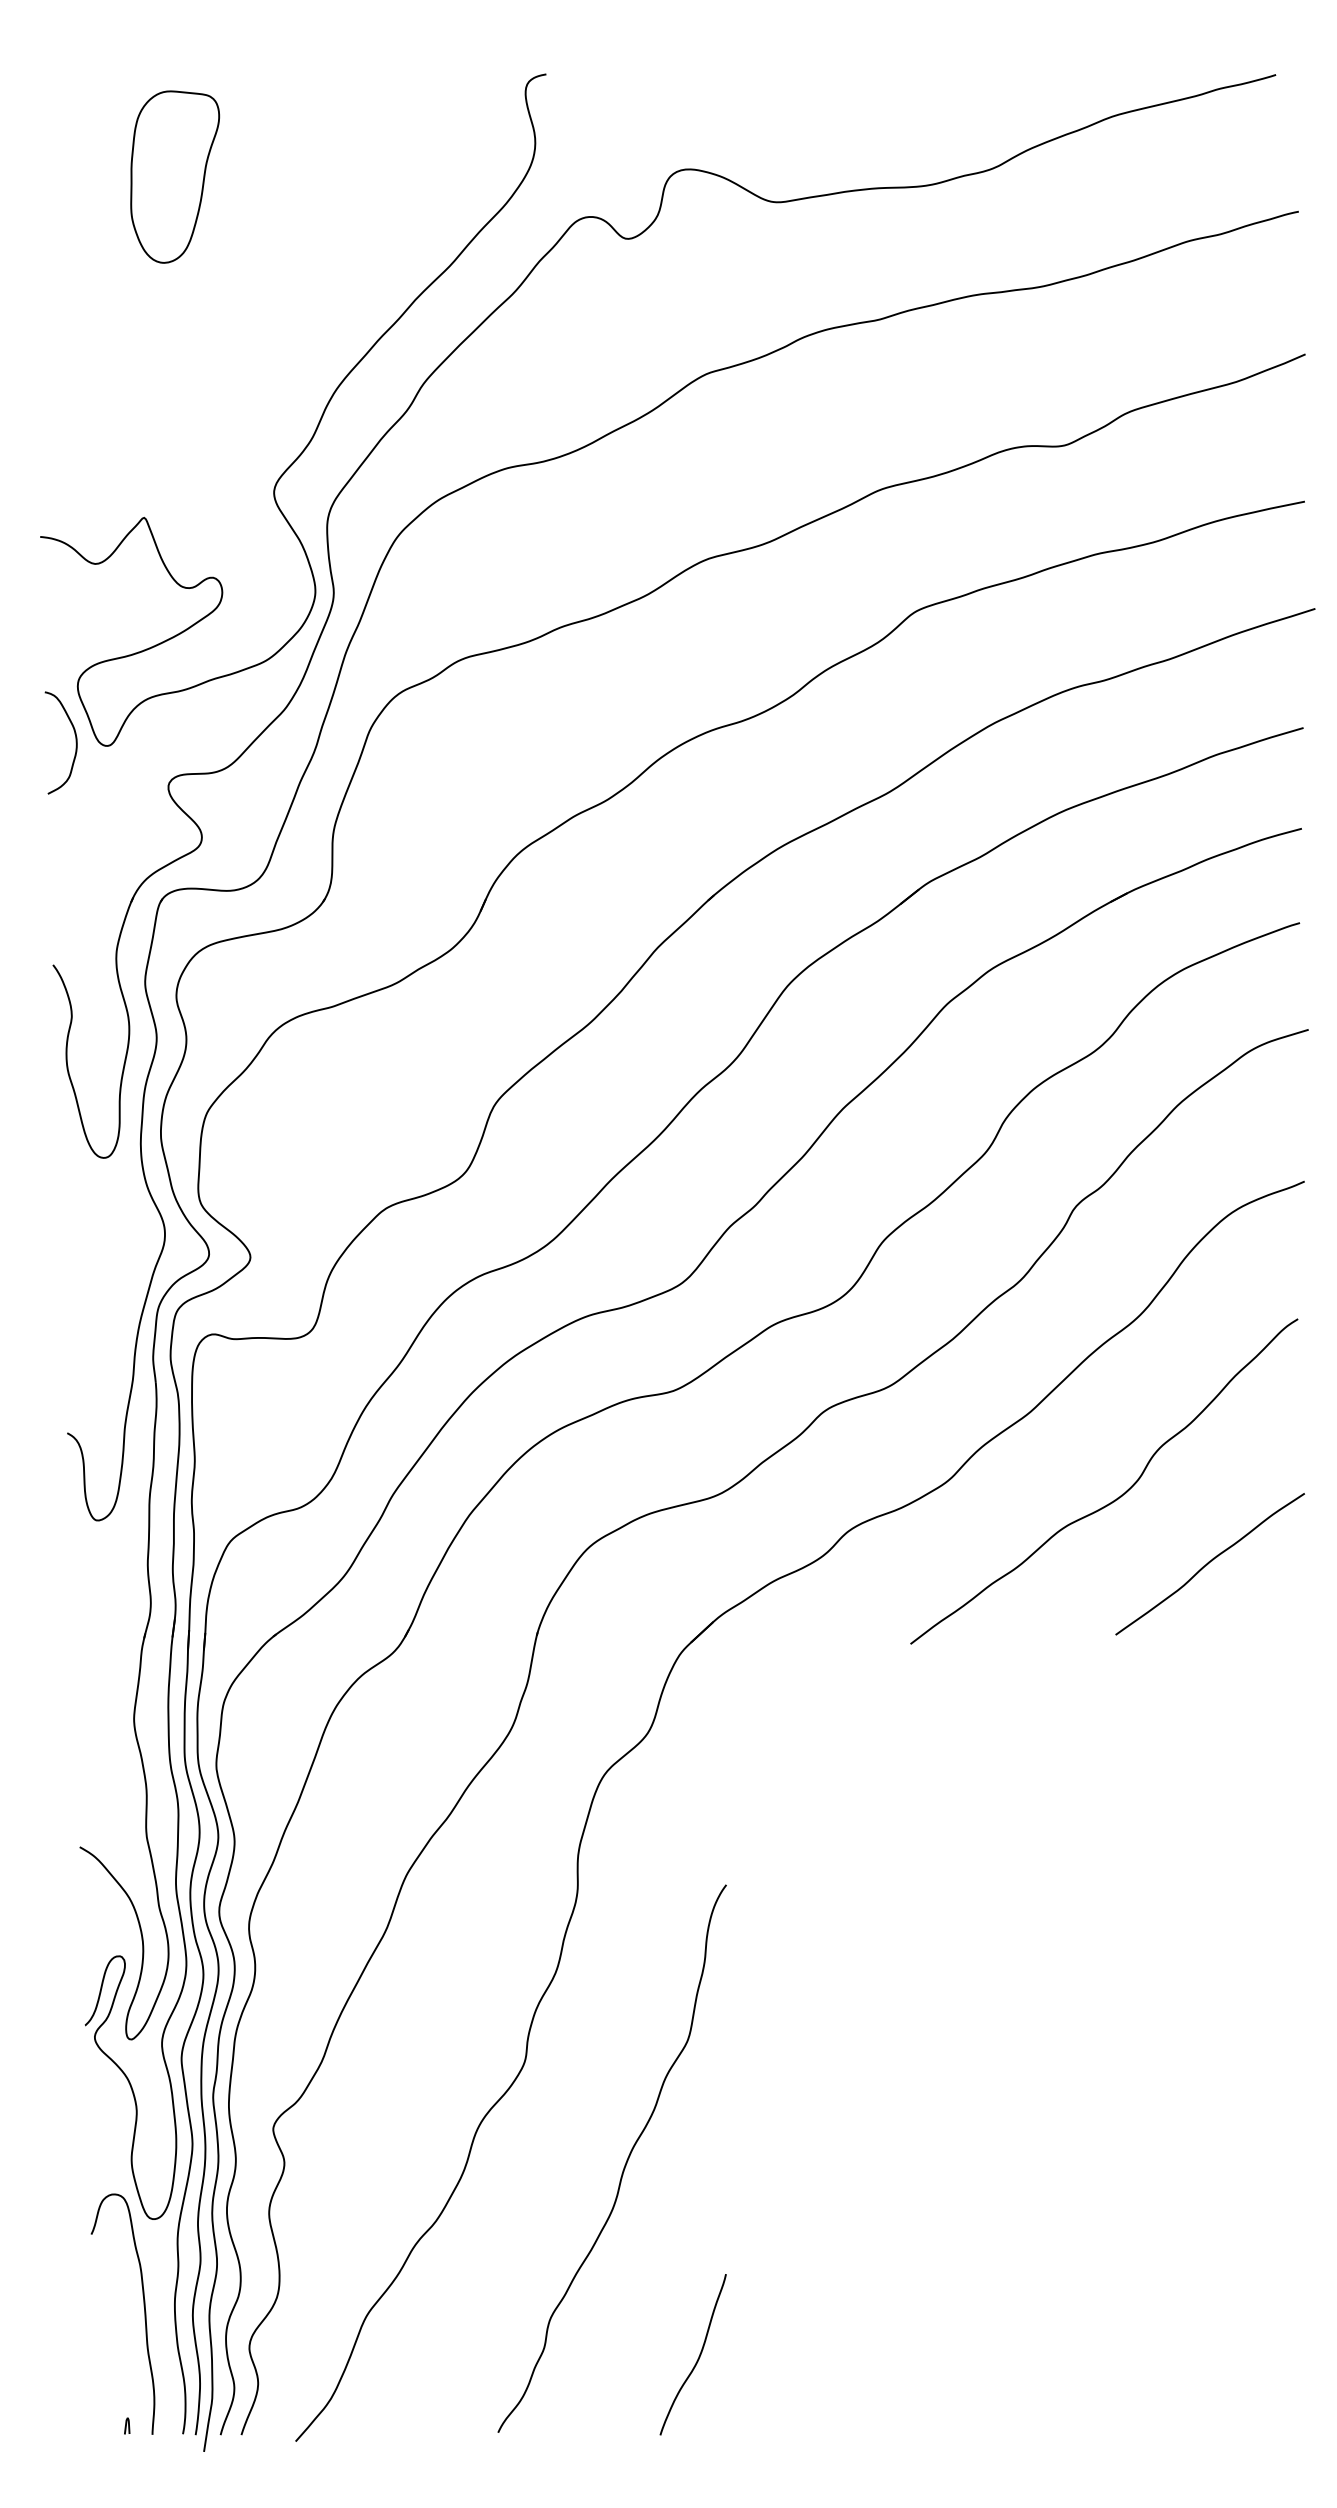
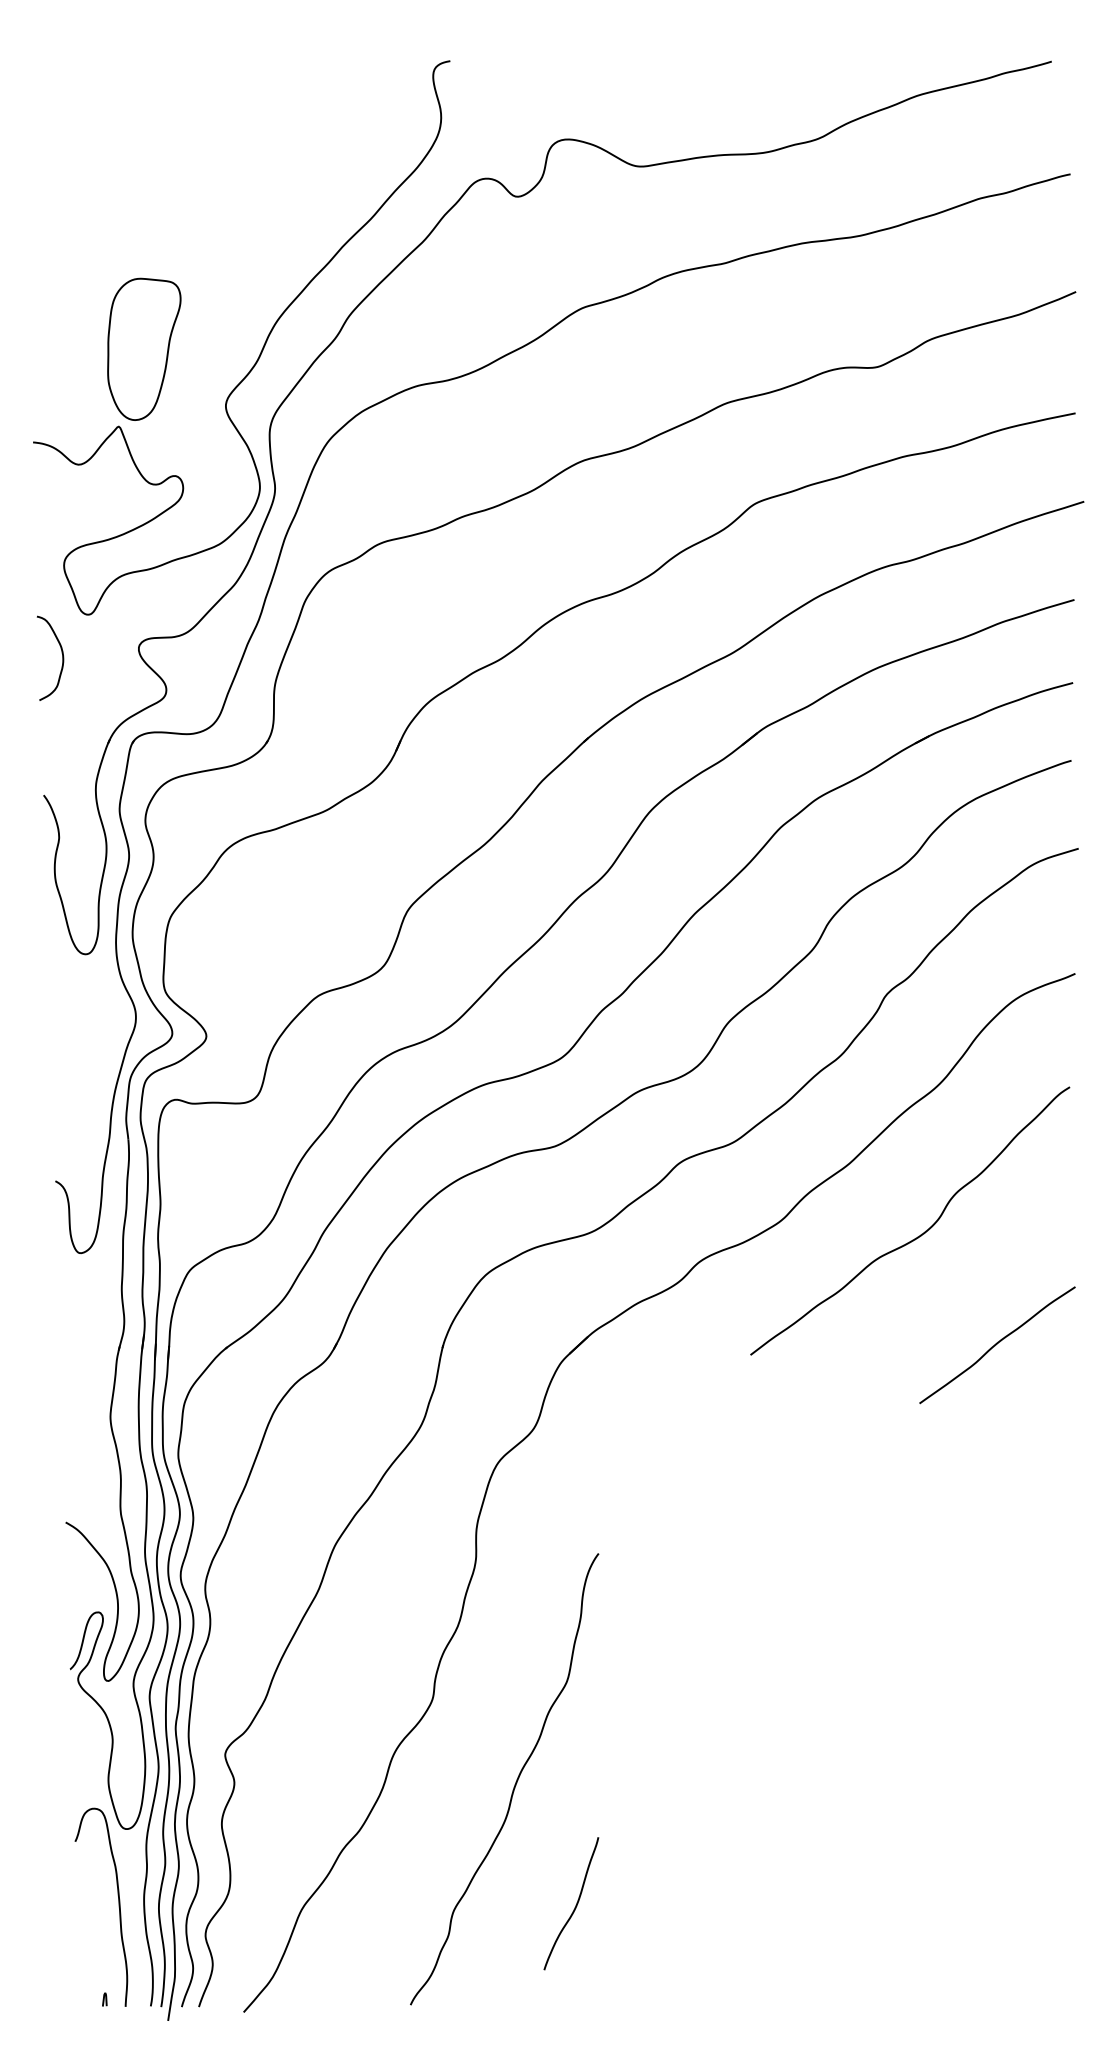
part: (175, 176) -> (144, 348), moved
curve: (75, 742) -> (62, 658), moved
curve: (1209, 1563) -> (996, 1344), moved
curve: (698, 2356) -> (575, 1905), moved

